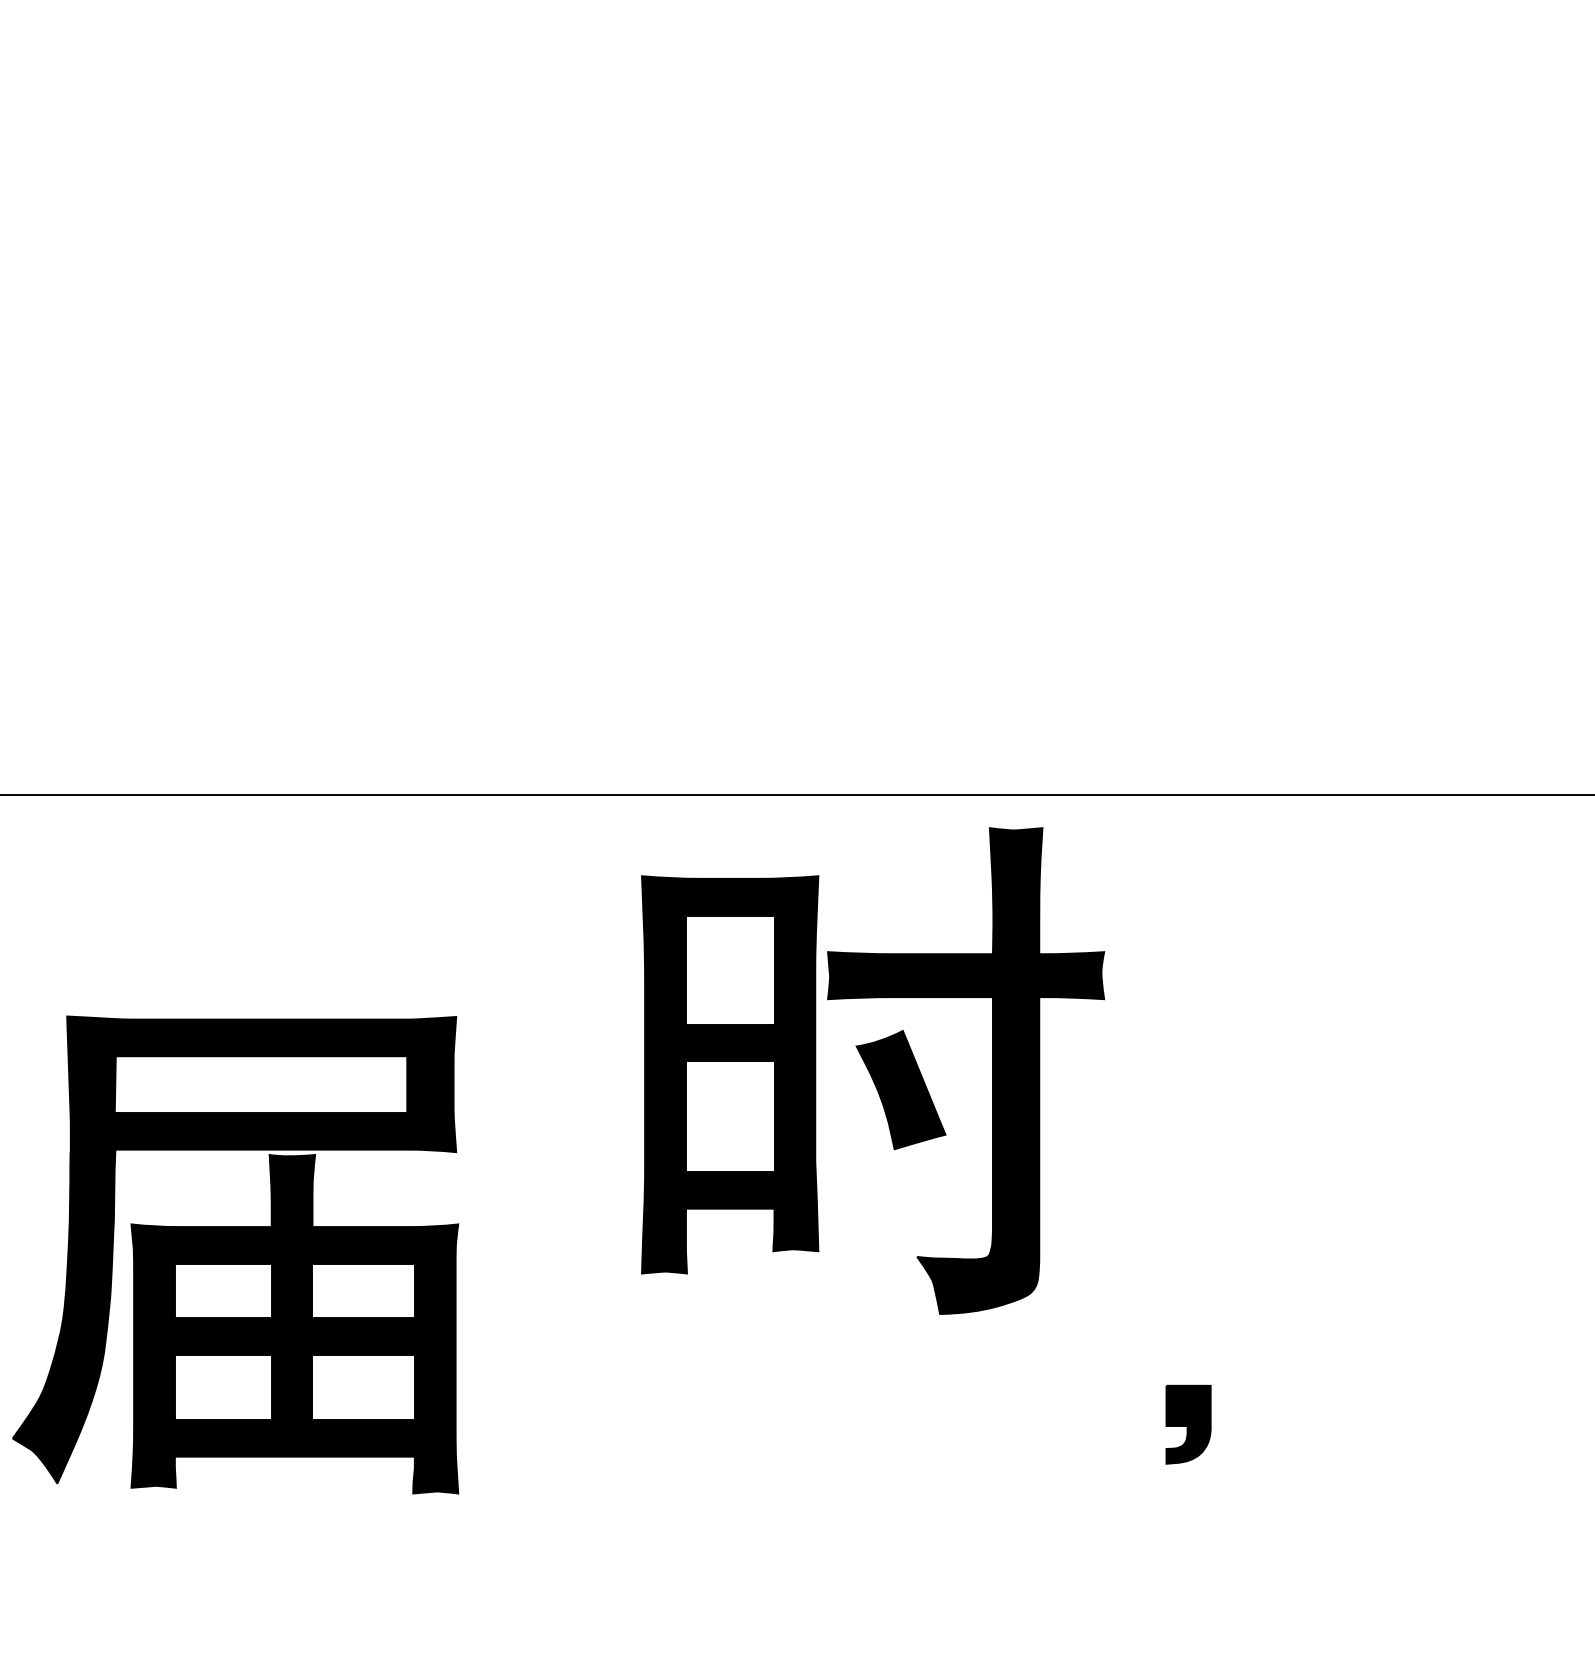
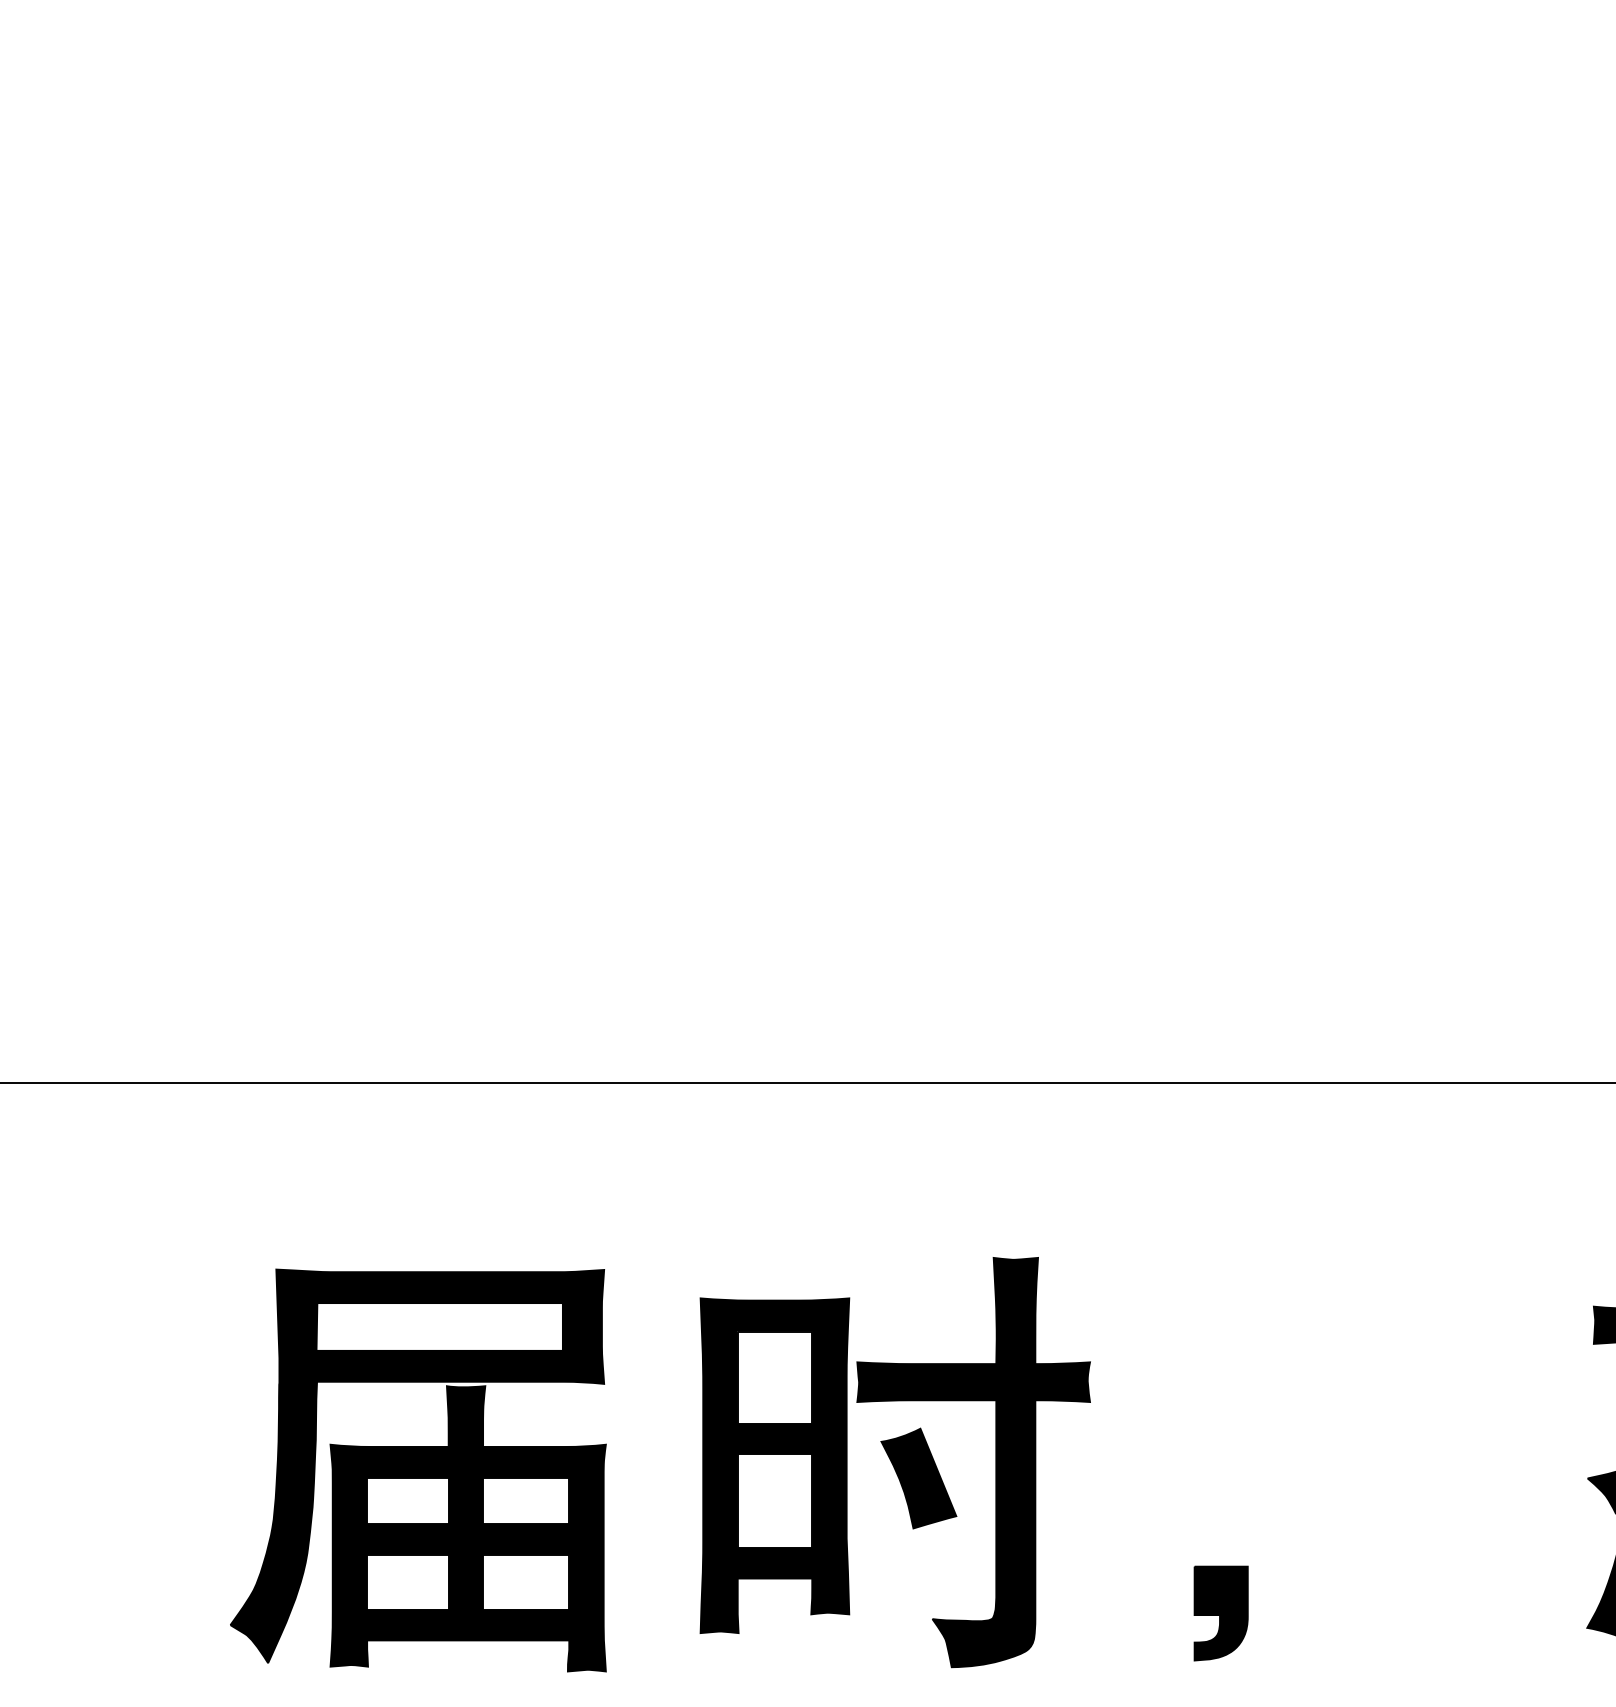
part: (872, 1070) -> (894, 1462), moved
part: (1187, 1424) -> (1220, 1613), size x1.43

